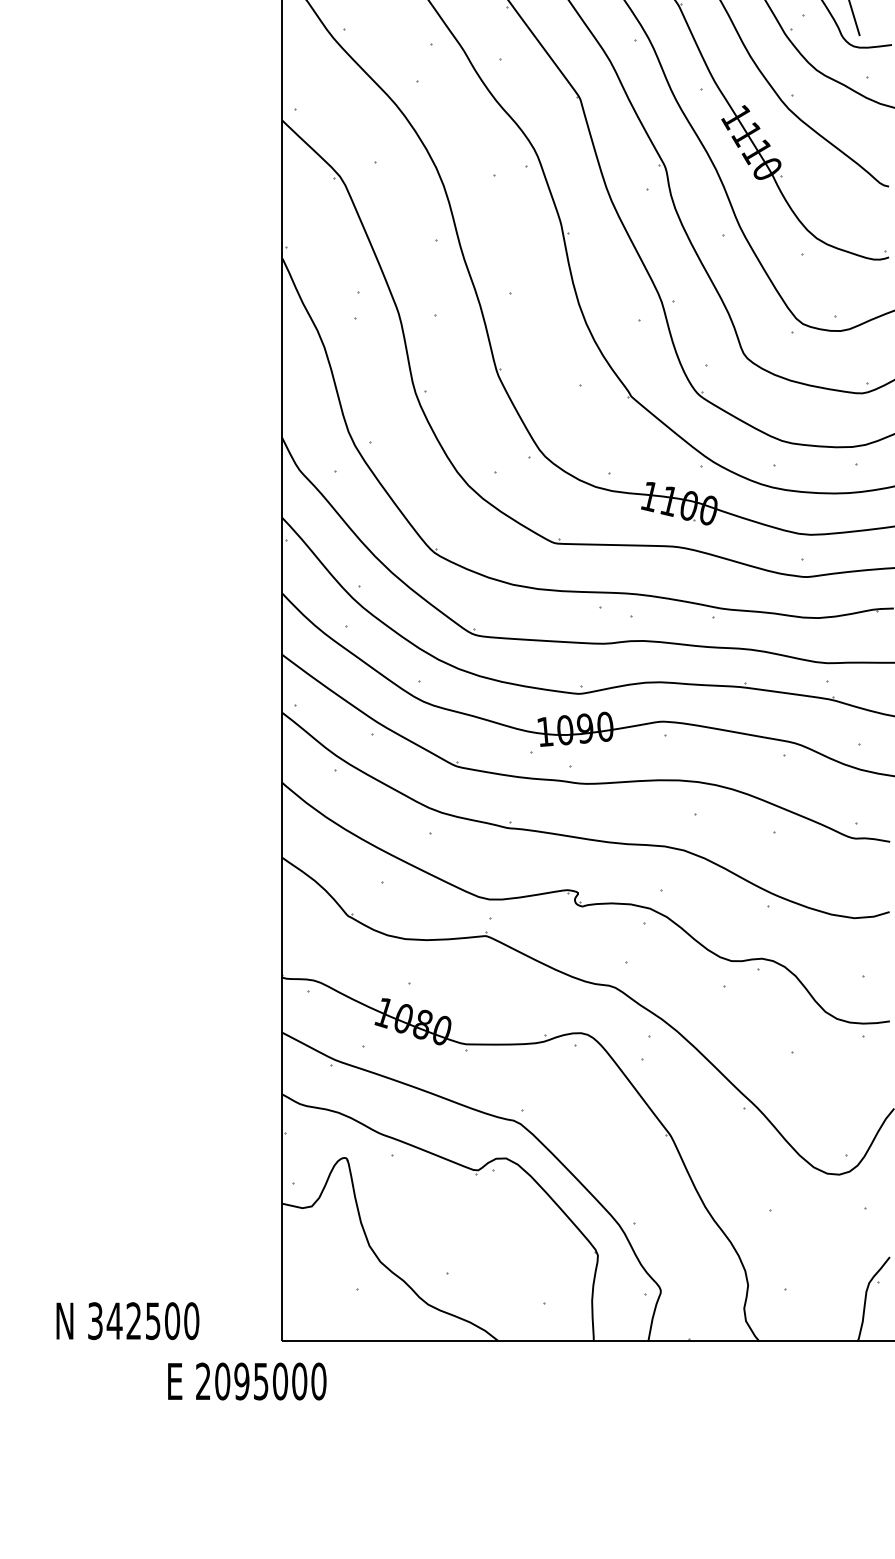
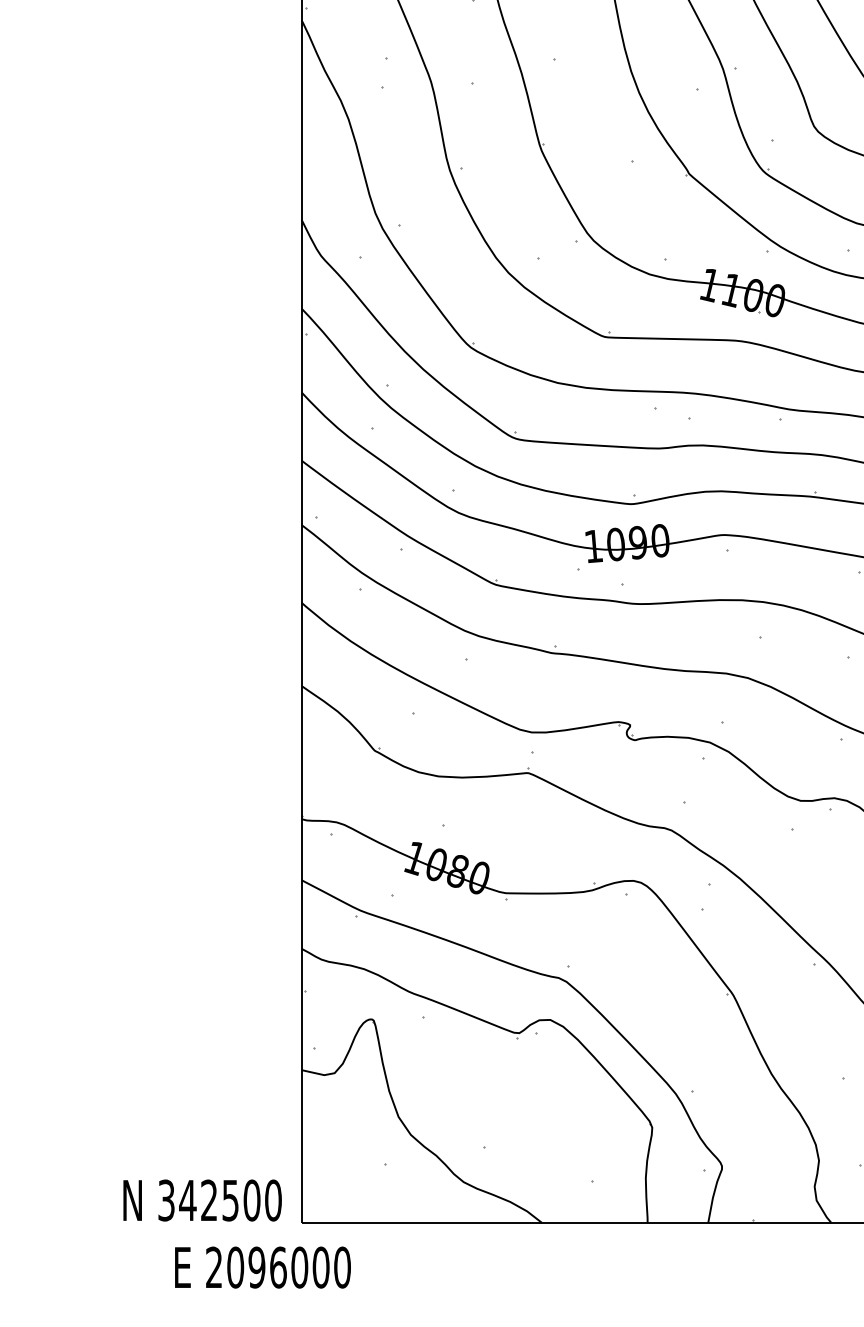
text: (127, 1321) -> (202, 1200), moved
text: (260, 1381) -> (277, 1267), 2095000 -> 2096000

